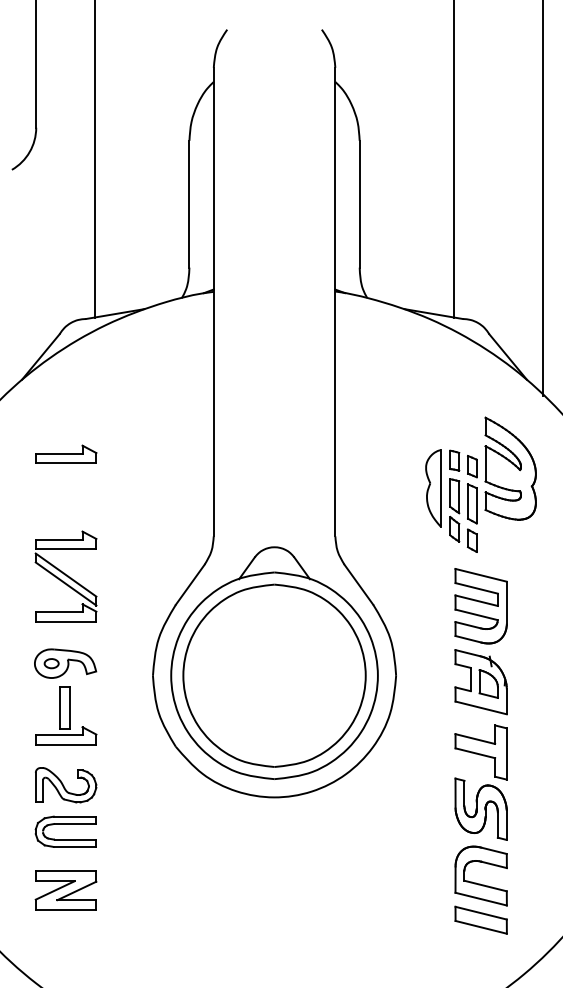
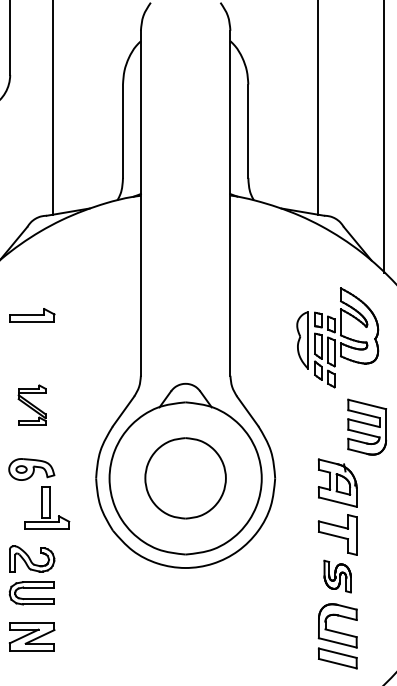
part: (65, 576) -> (31, 405), size x0.6
part: (480, 606) -> (366, 427), moved
part: (274, 675) -> (185, 478), size x0.6
part: (66, 715) -> (47, 507), moved
part: (480, 808) -> (337, 576), size x0.7

